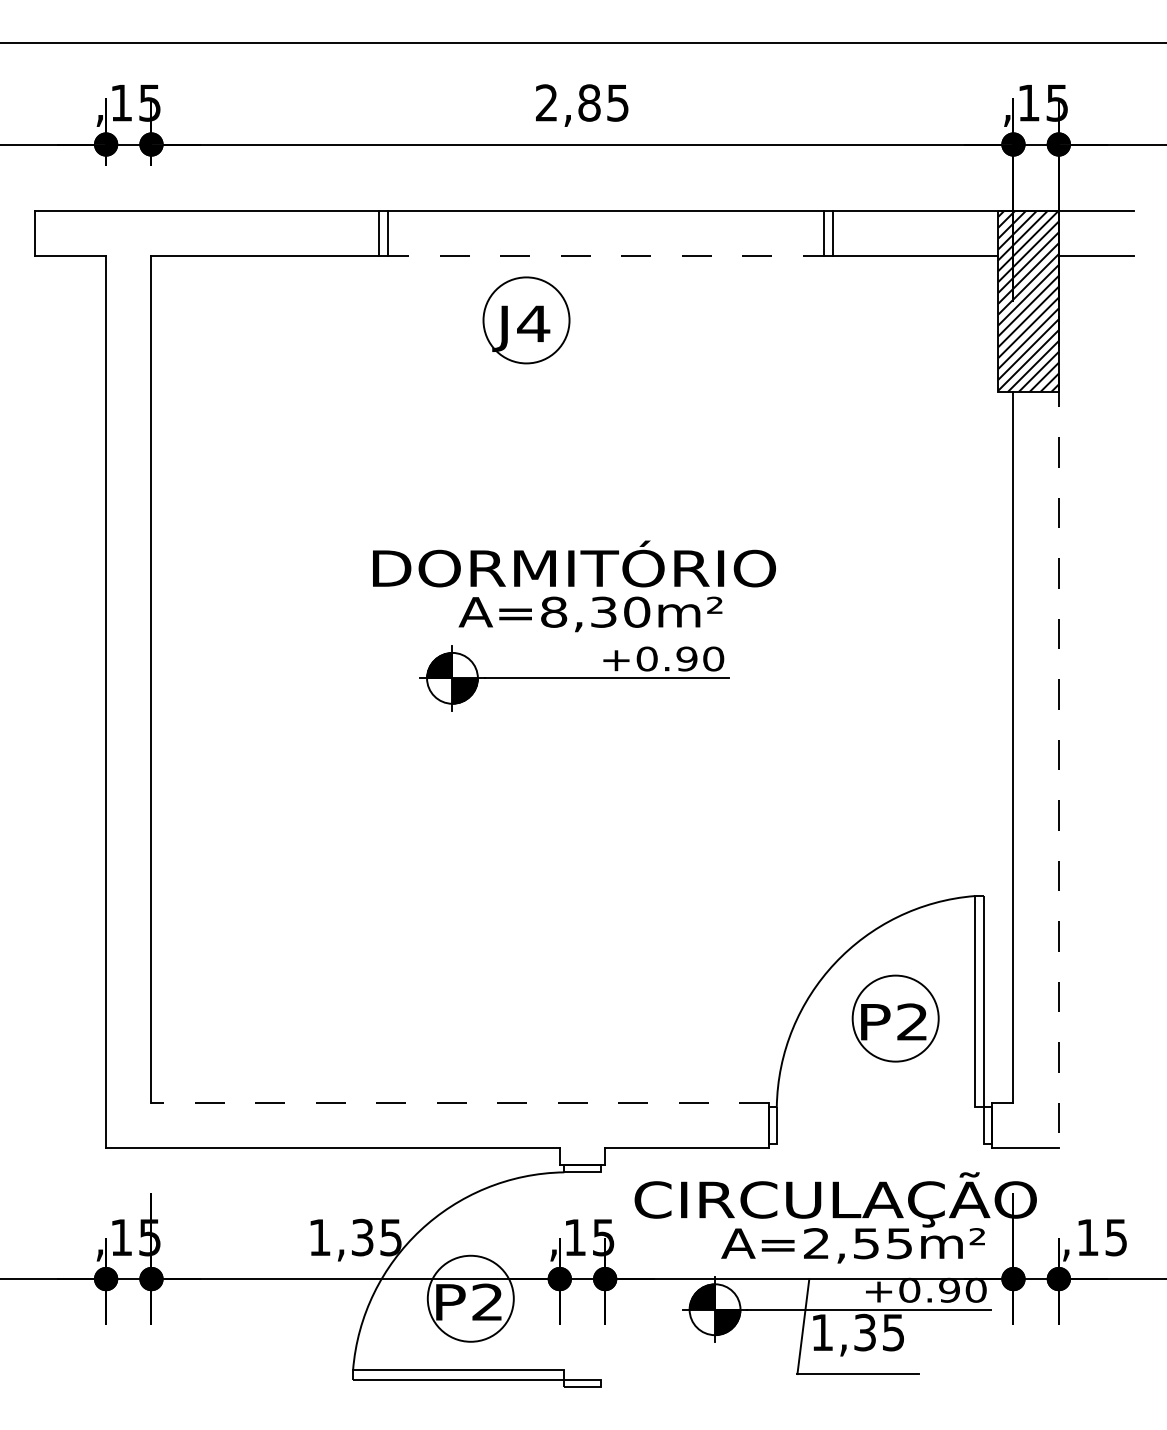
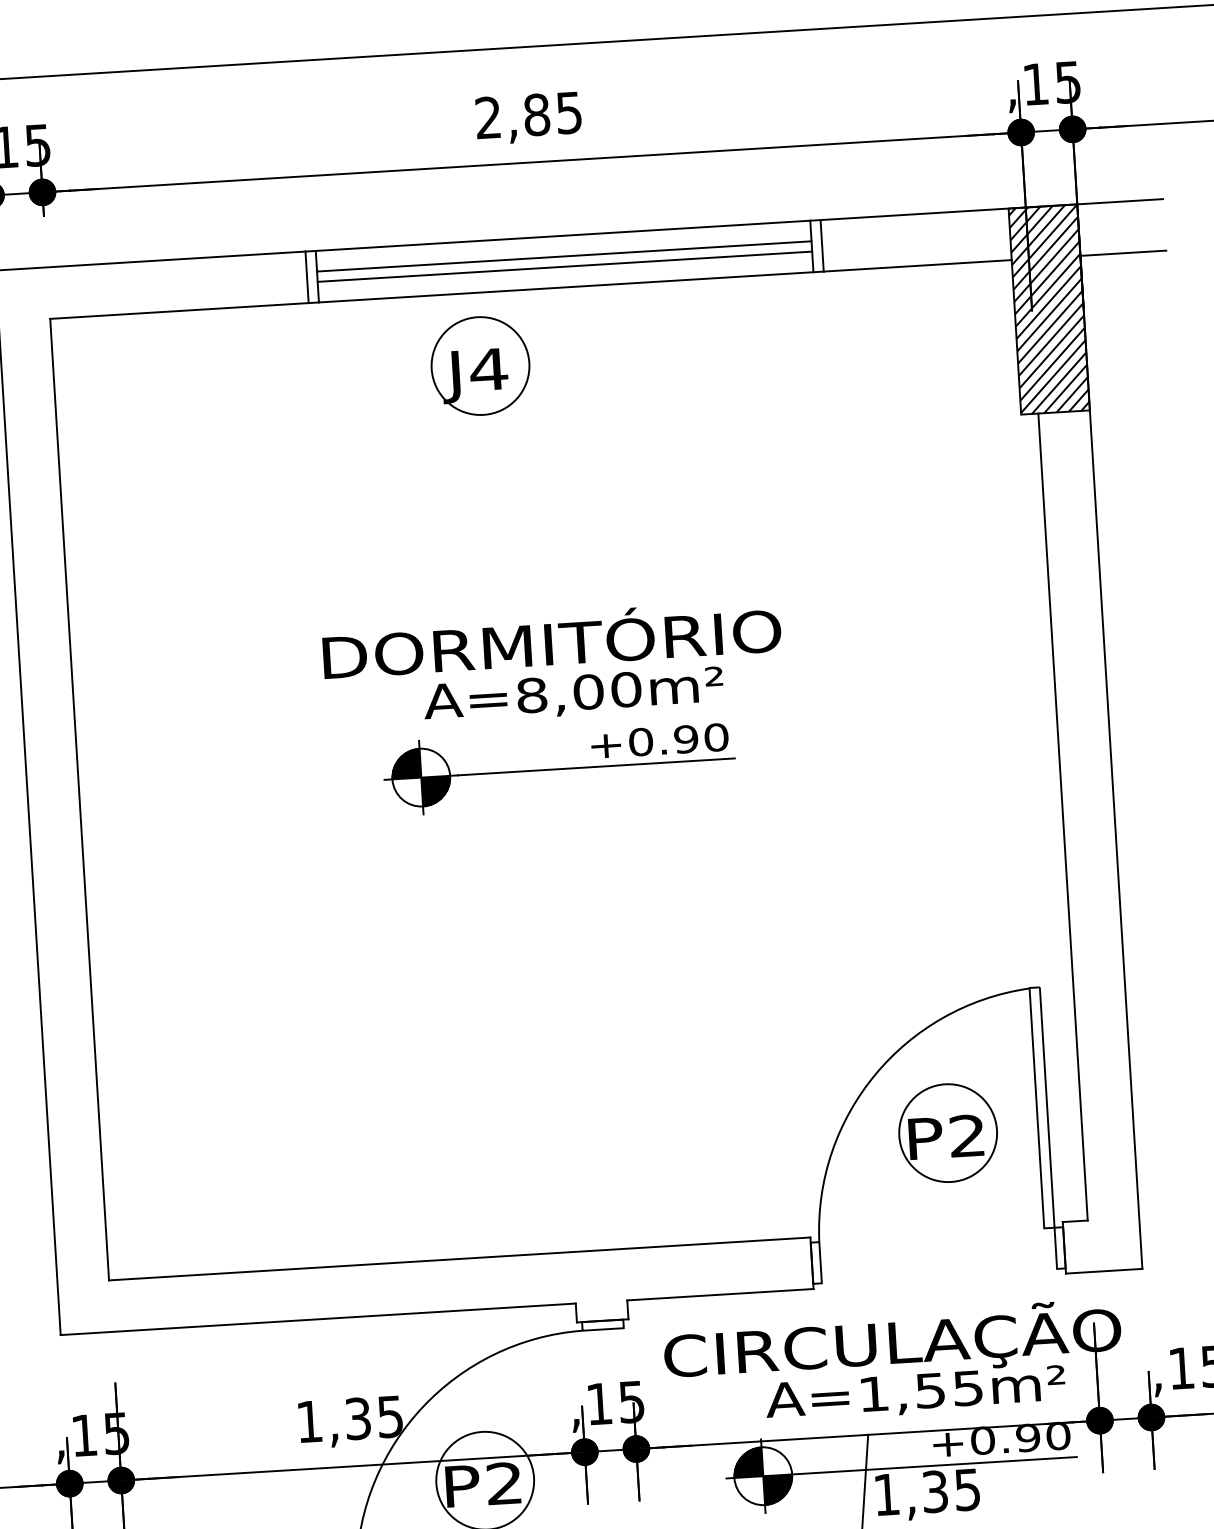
line: (605, 228) -> (563, 256), added
line: (605, 237) -> (564, 266), added
line: (605, 255) -> (565, 286), dashed -> solid
text: (603, 611) -> (588, 691), A=8,30m² -> A=8,00m²
line: (1058, 702) -> (1111, 762), dashed -> solid
line: (460, 1102) -> (459, 1258), dashed -> solid
text: (816, 1243) -> (873, 1393), A=2,55m² -> A=1,55m²

